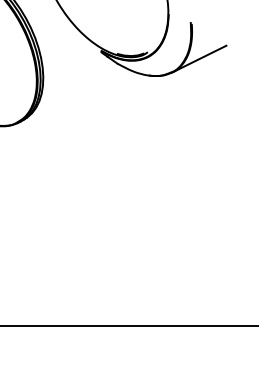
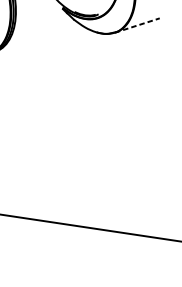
line: (199, 58) -> (137, 25), solid -> dashed

